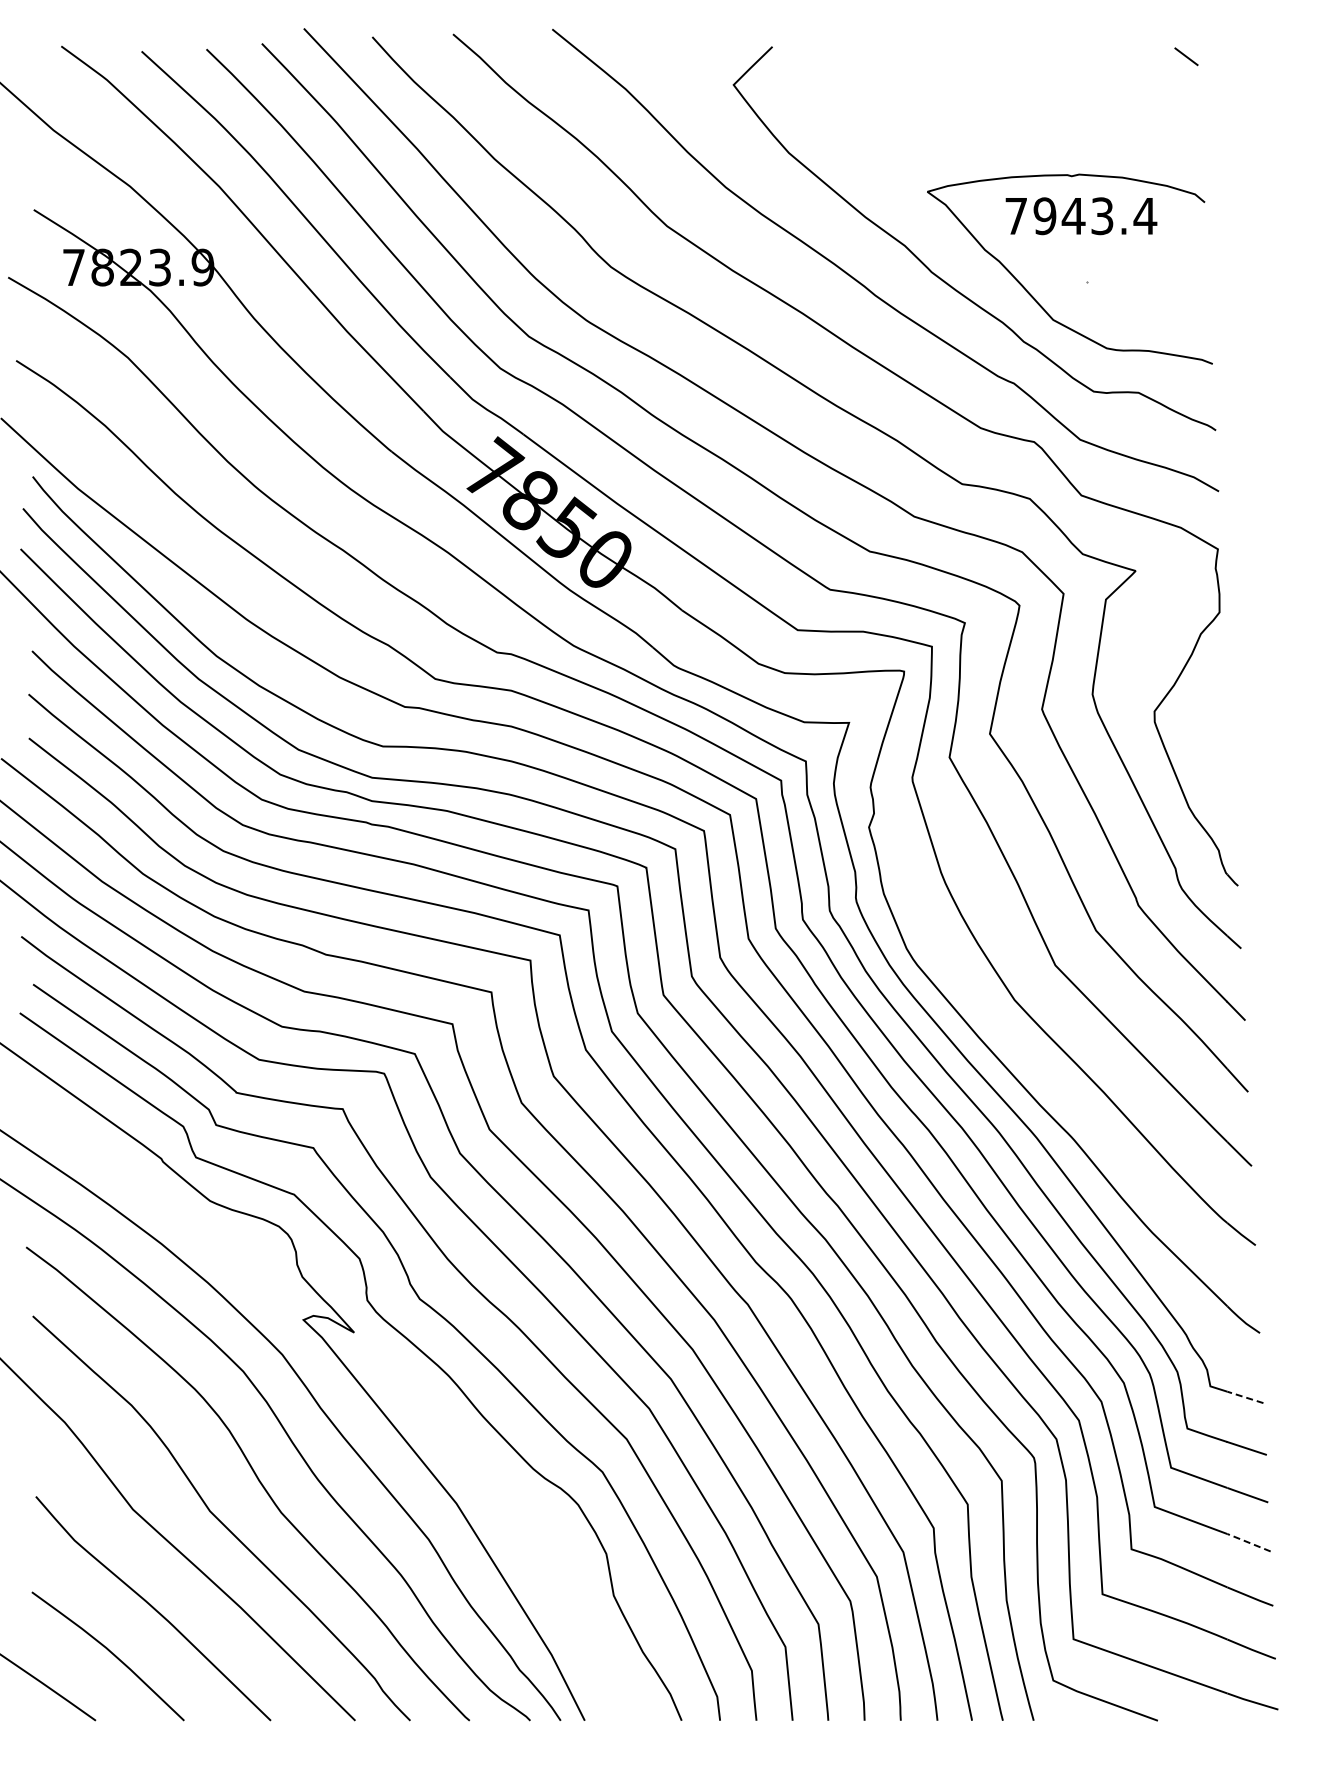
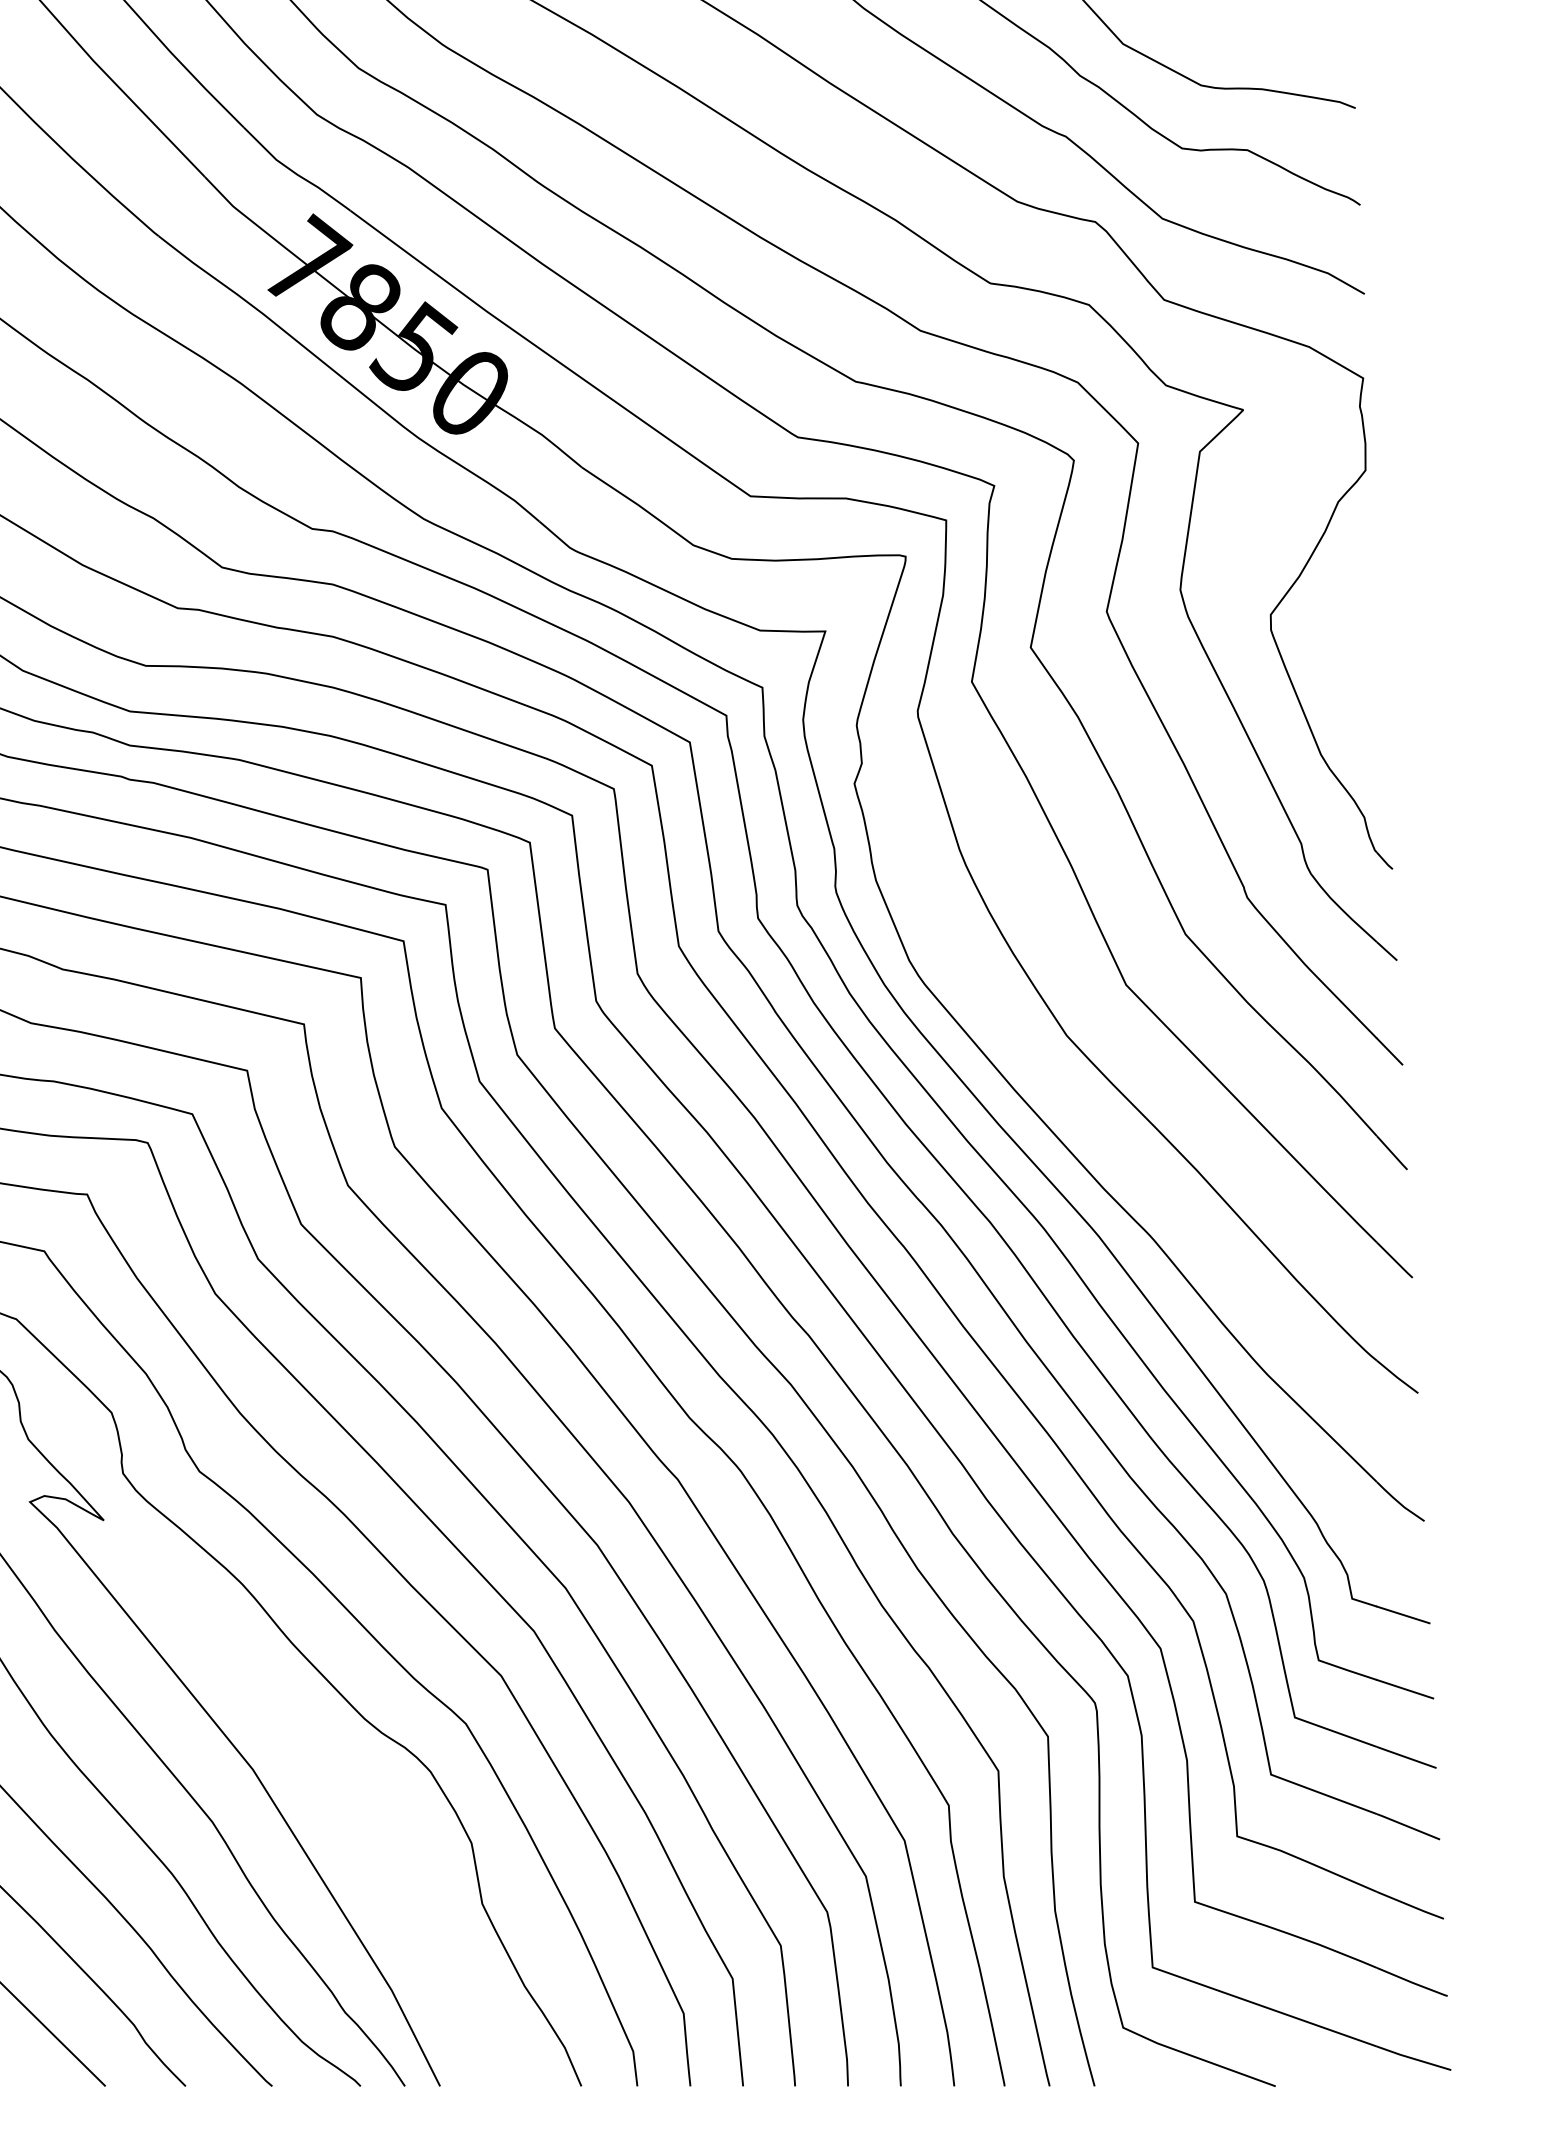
line: (1245, 1397) -> (1403, 1615), dashed -> solid
line: (1247, 1542) -> (1406, 1826), dashed -> solid

